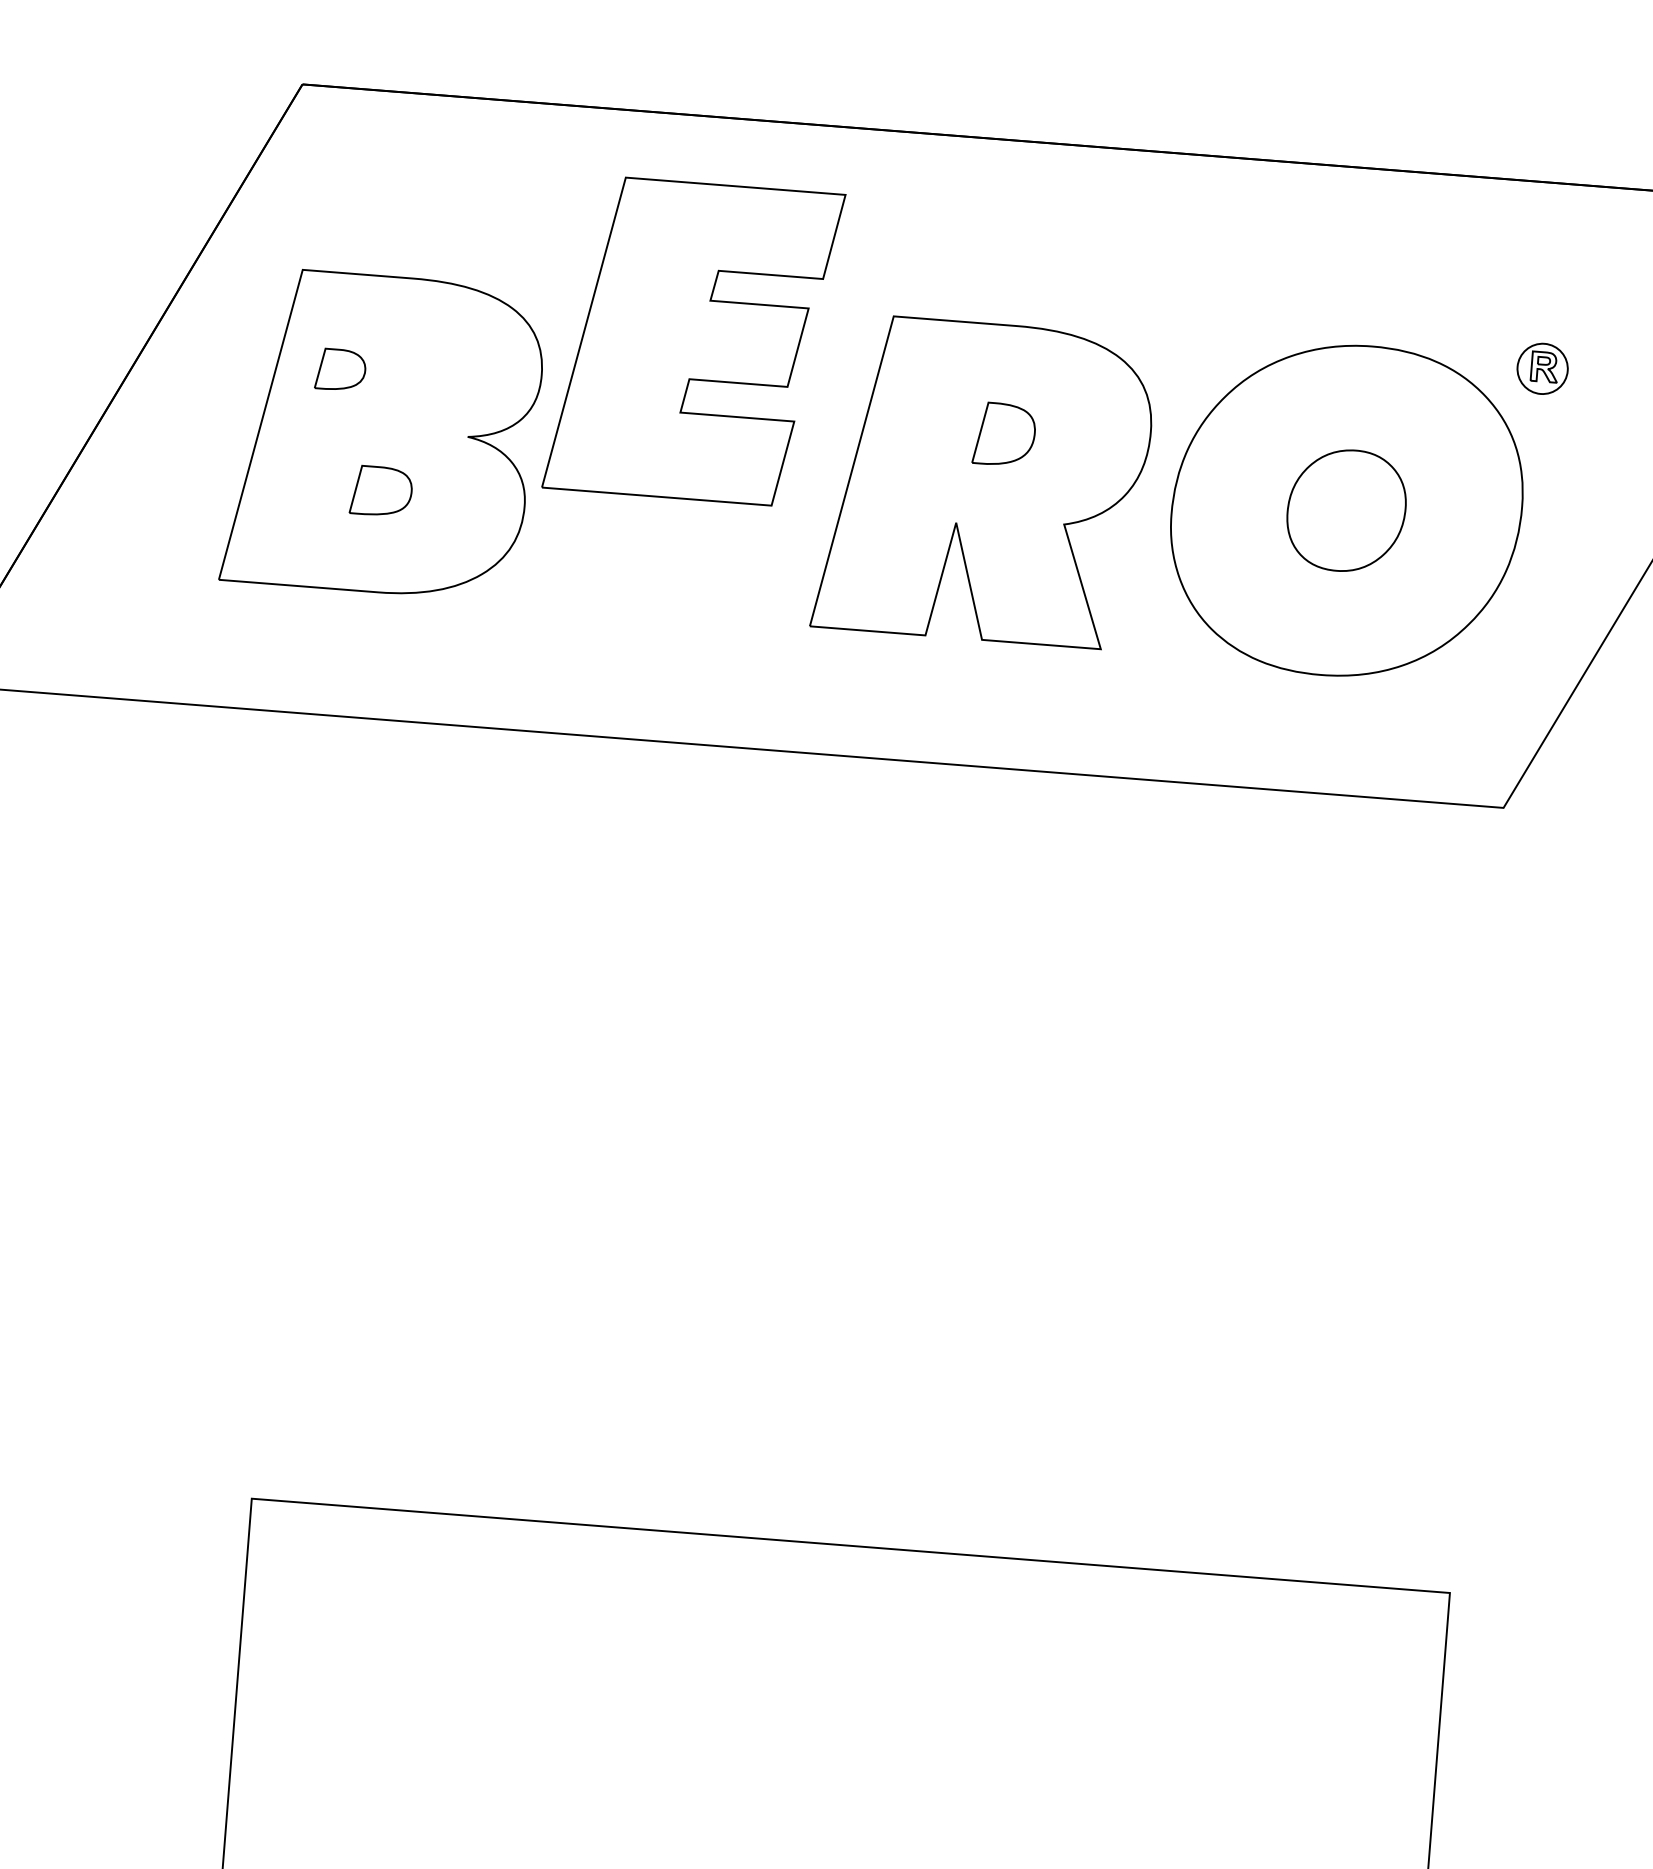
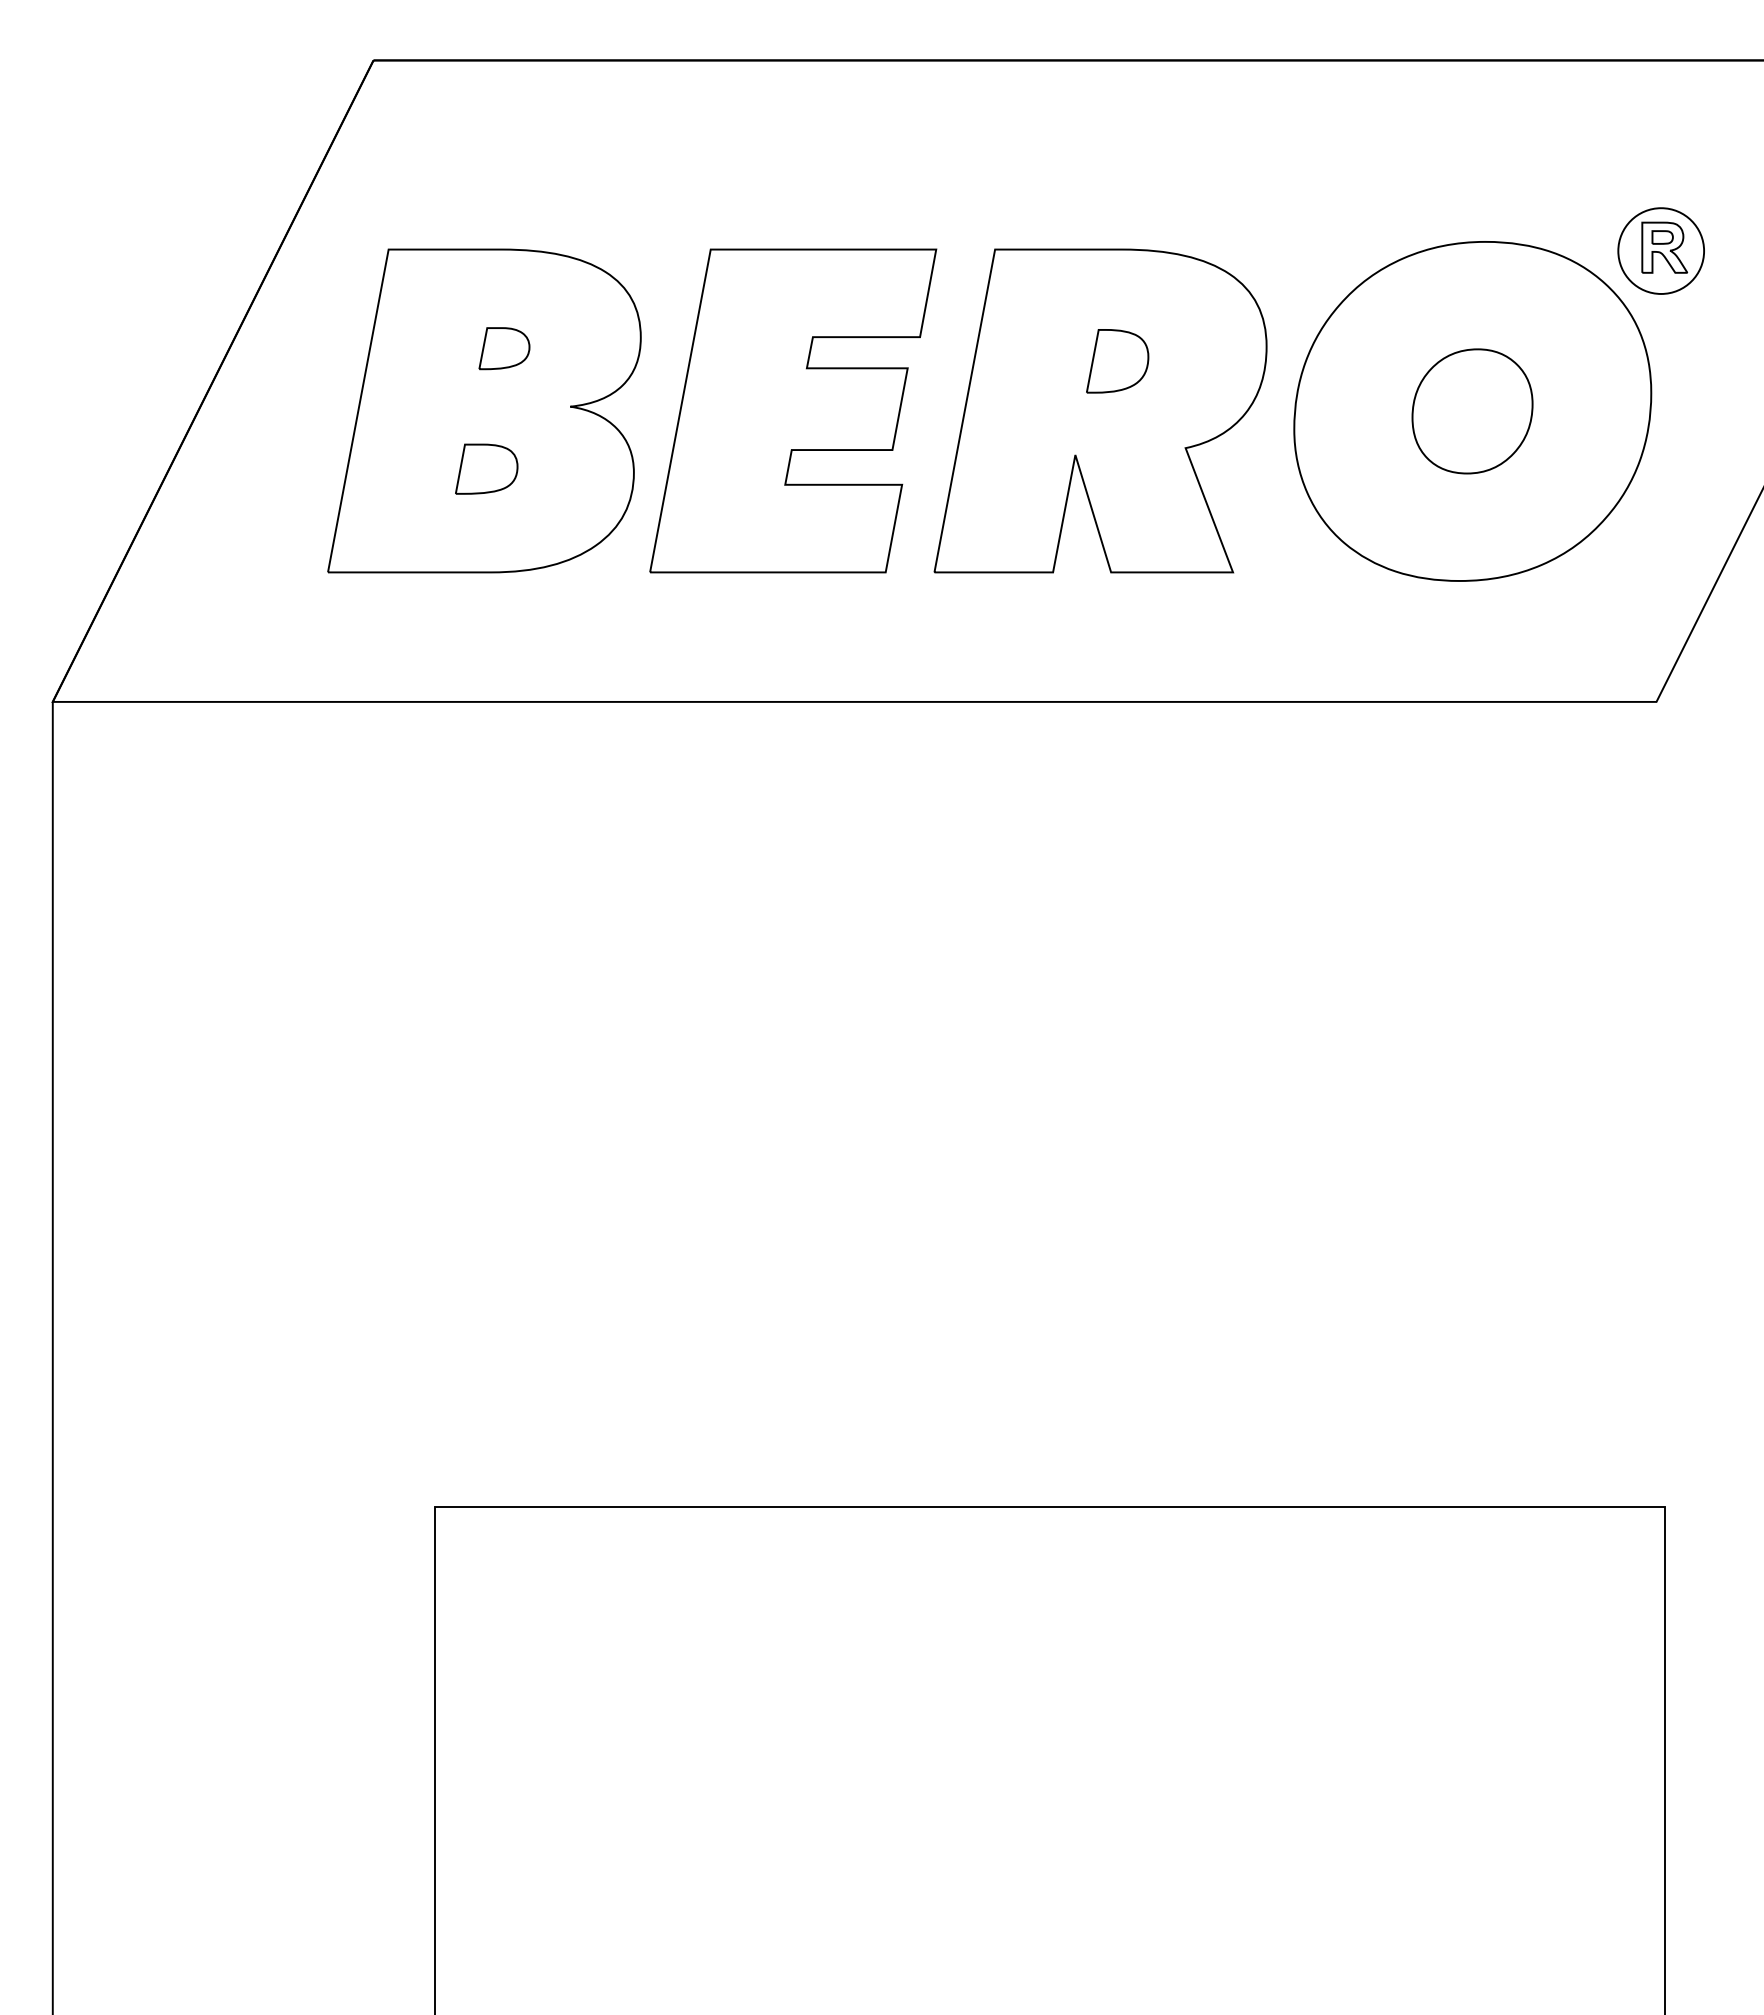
part: (694, 340) -> (793, 410), moved
part: (1542, 368) -> (1660, 250), size x1.67
part: (340, 369) -> (504, 348), moved

